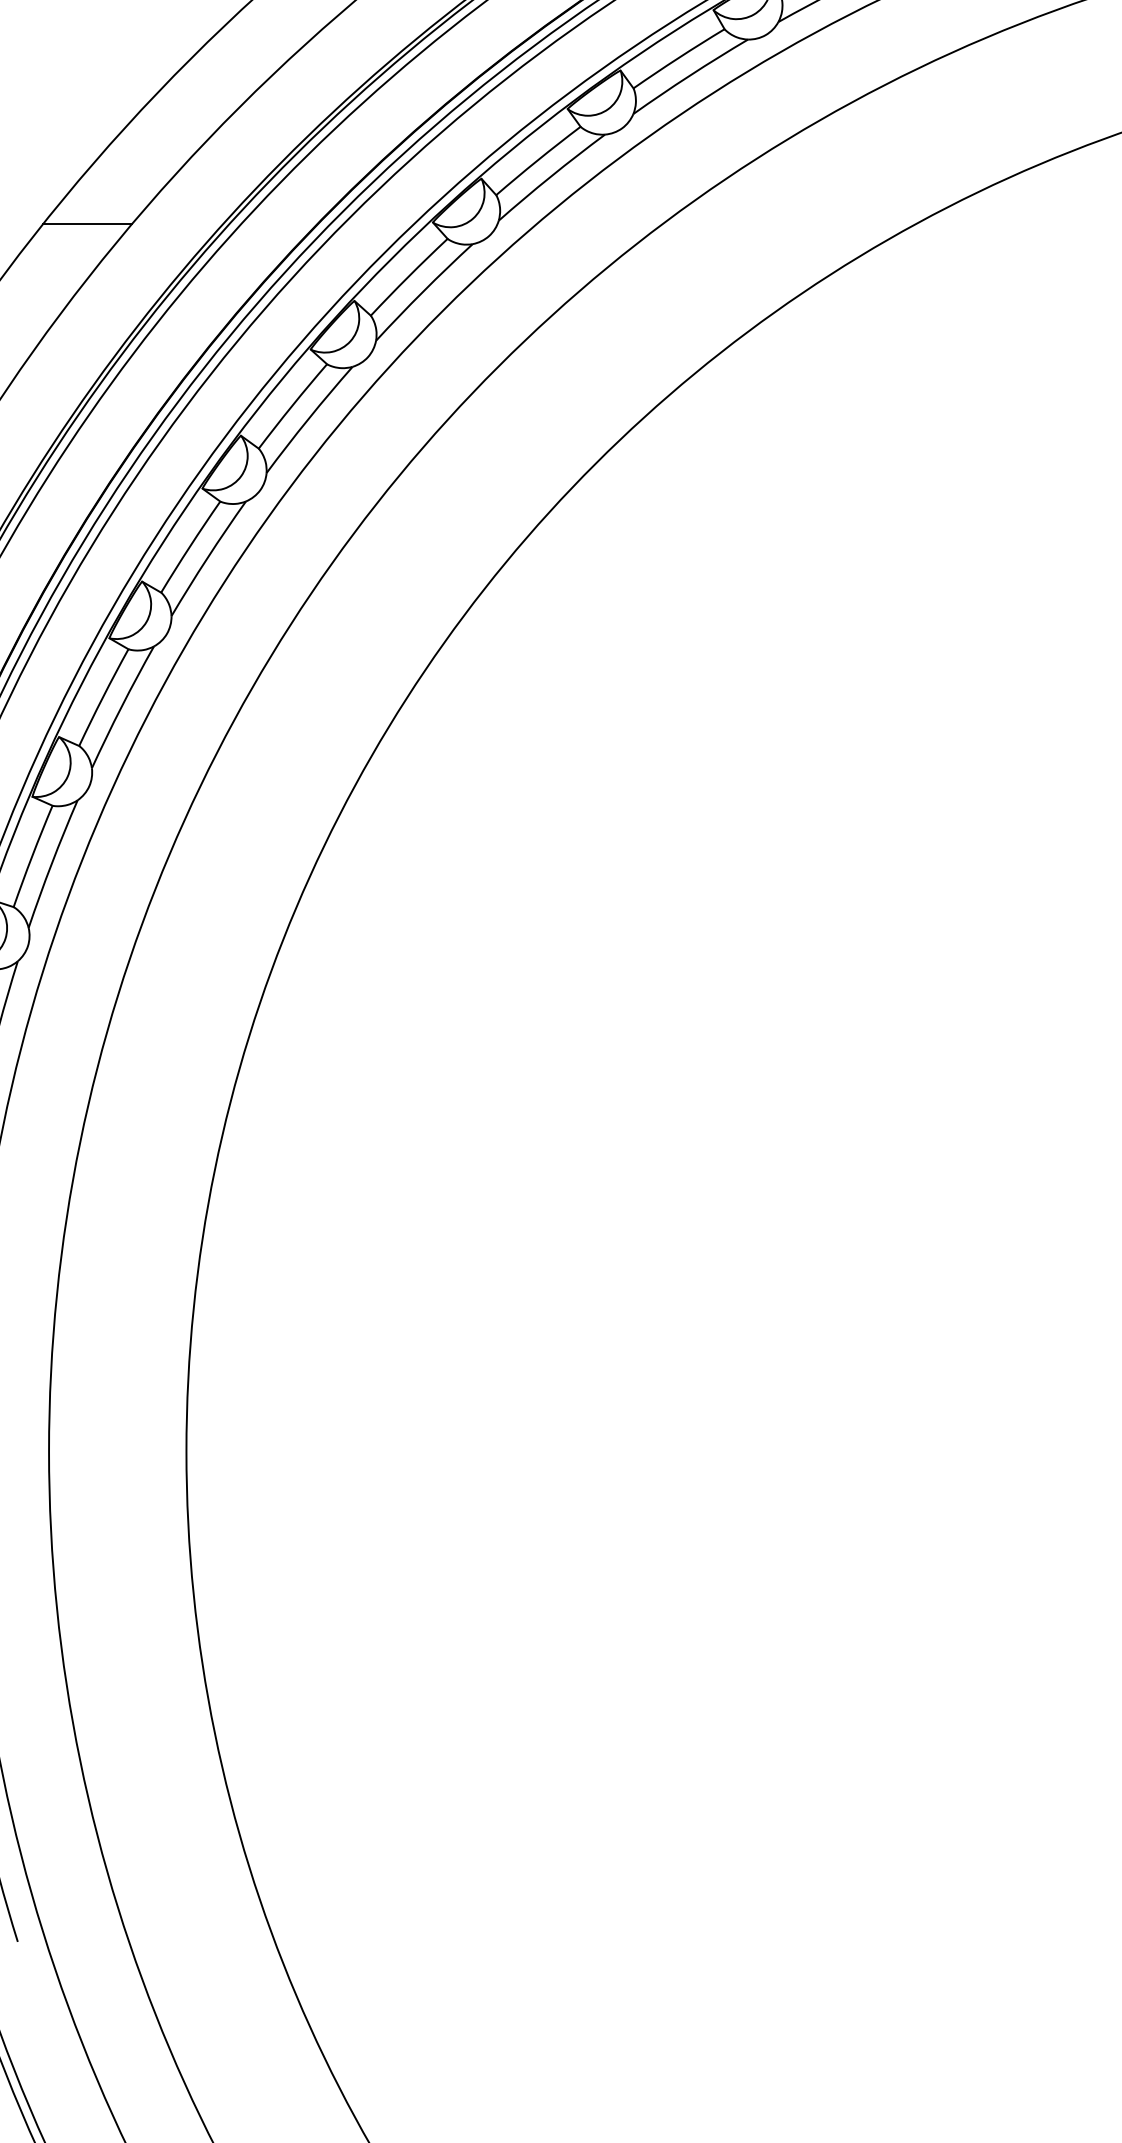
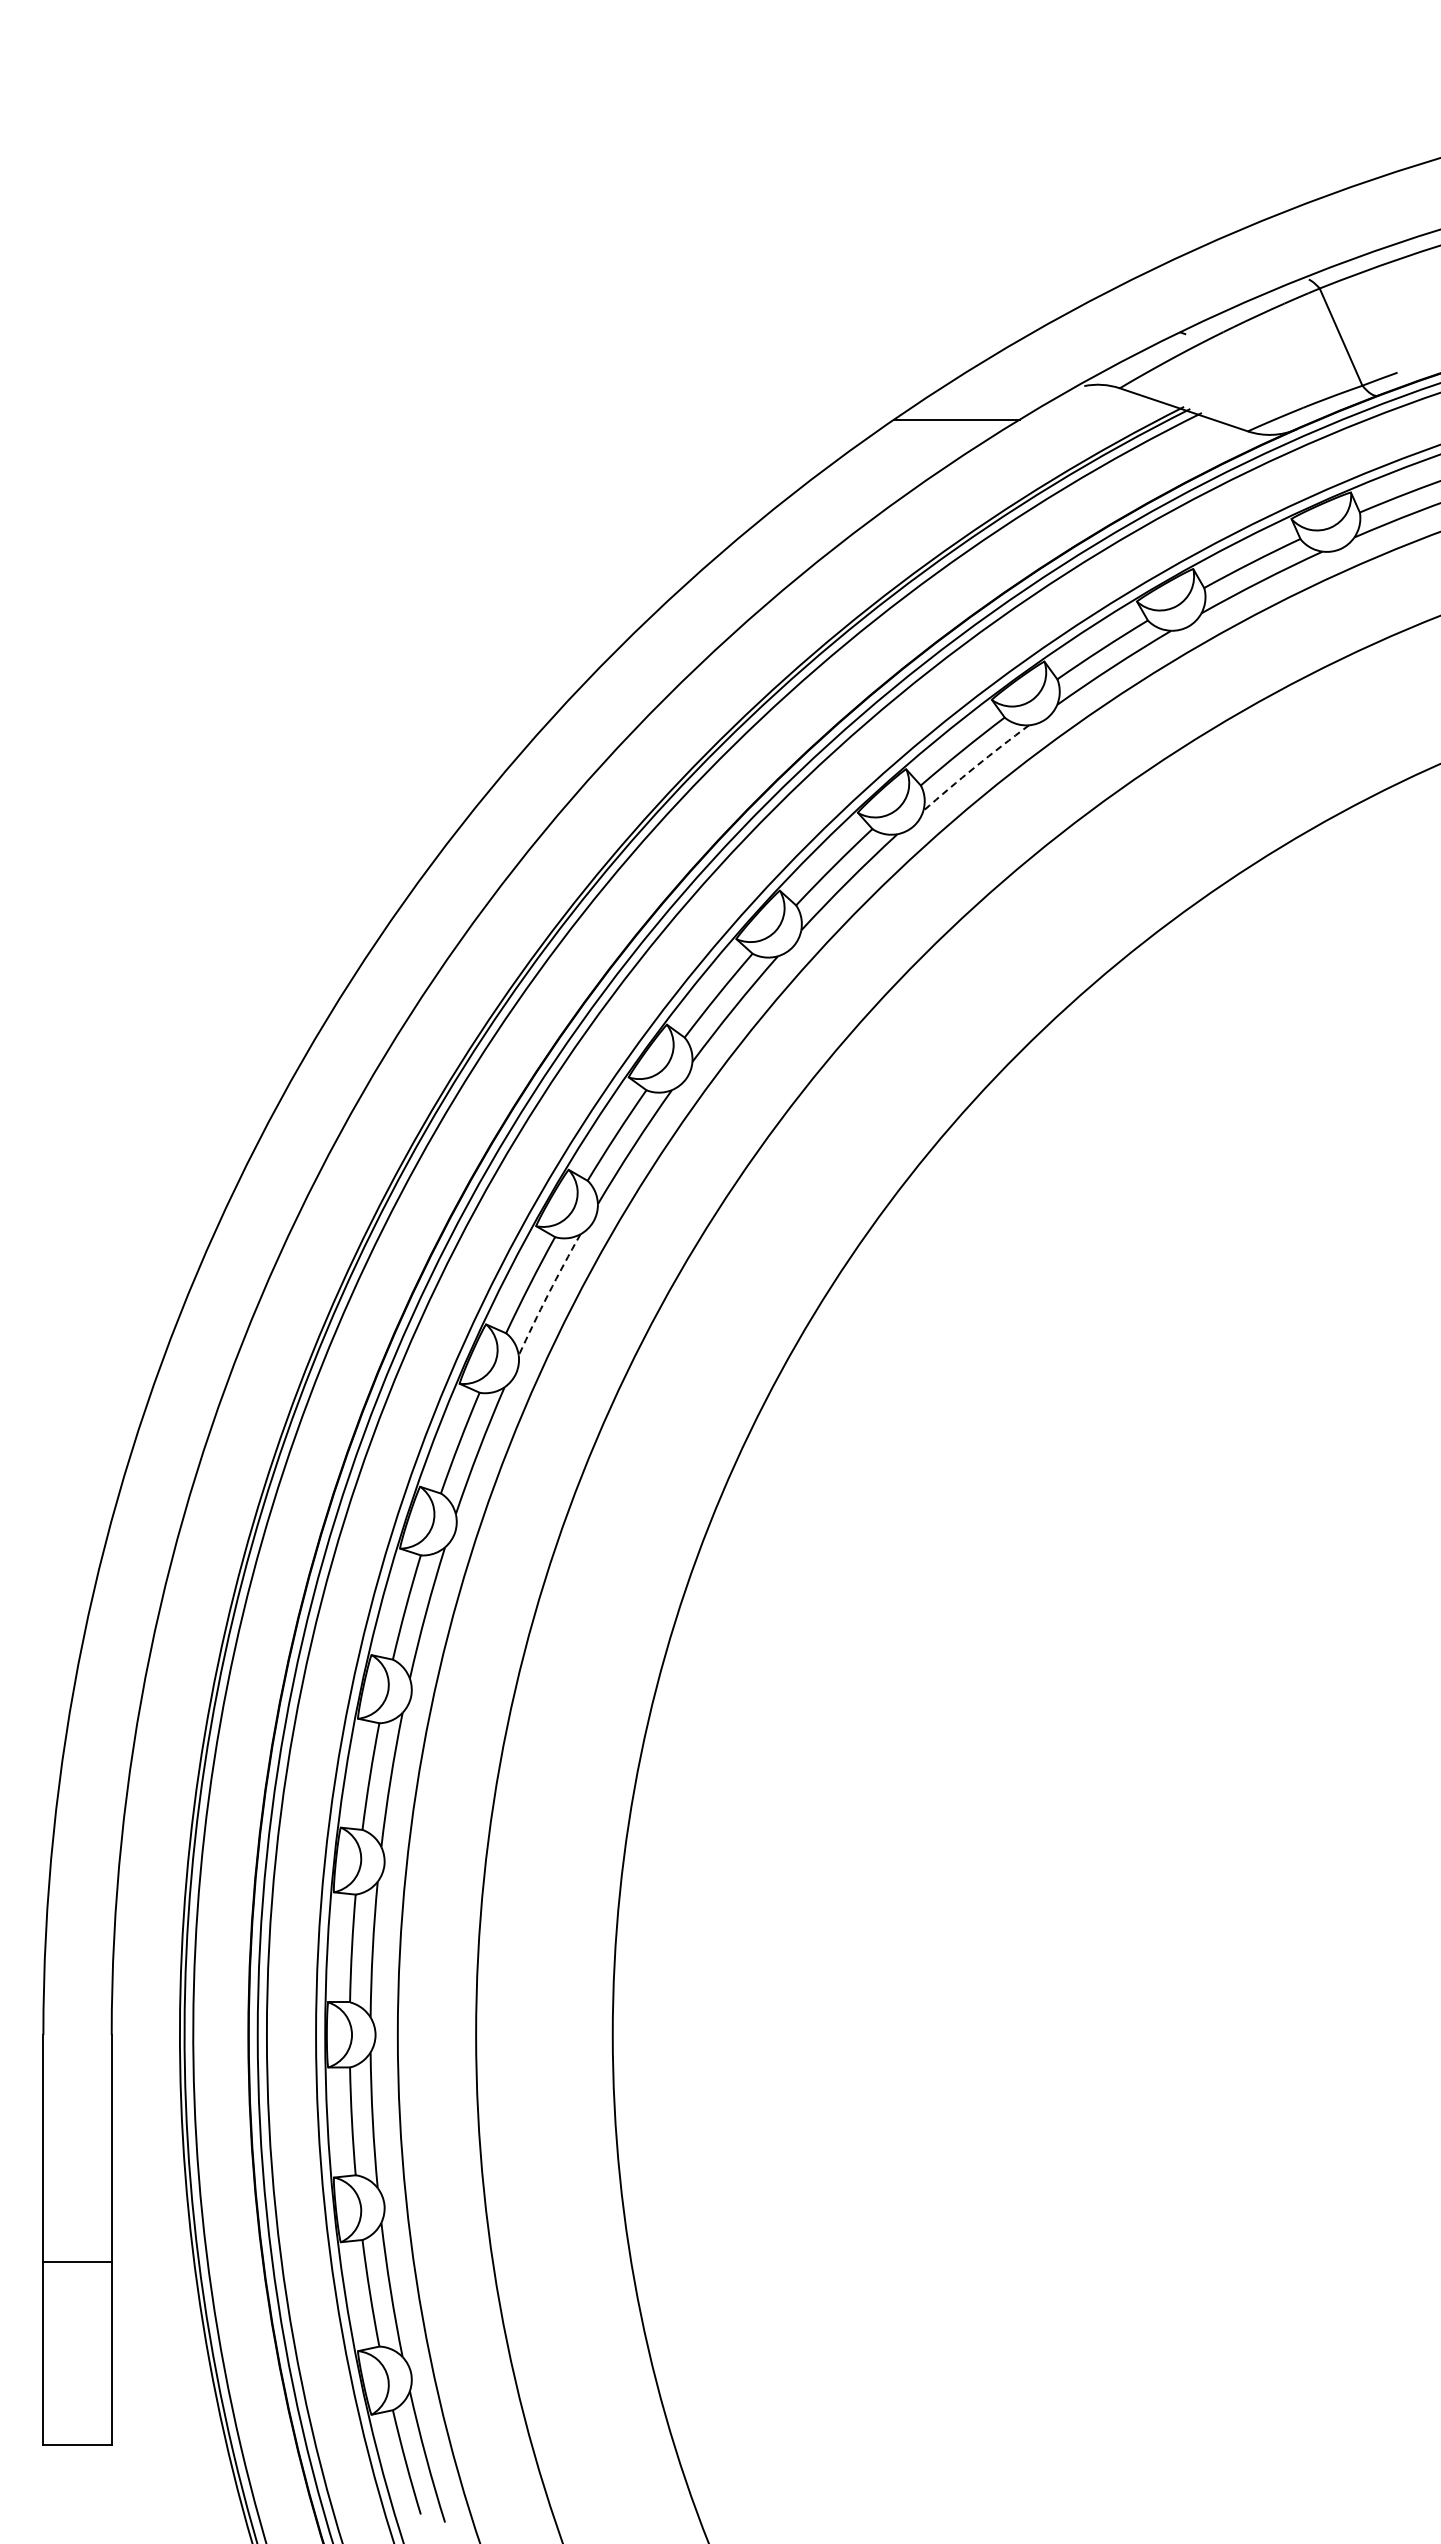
arc: (551, 177) -> (975, 767), solid -> dashed
line: (87, 224) -> (514, 814), removed
arc: (121, 706) -> (548, 1294), solid -> dashed

